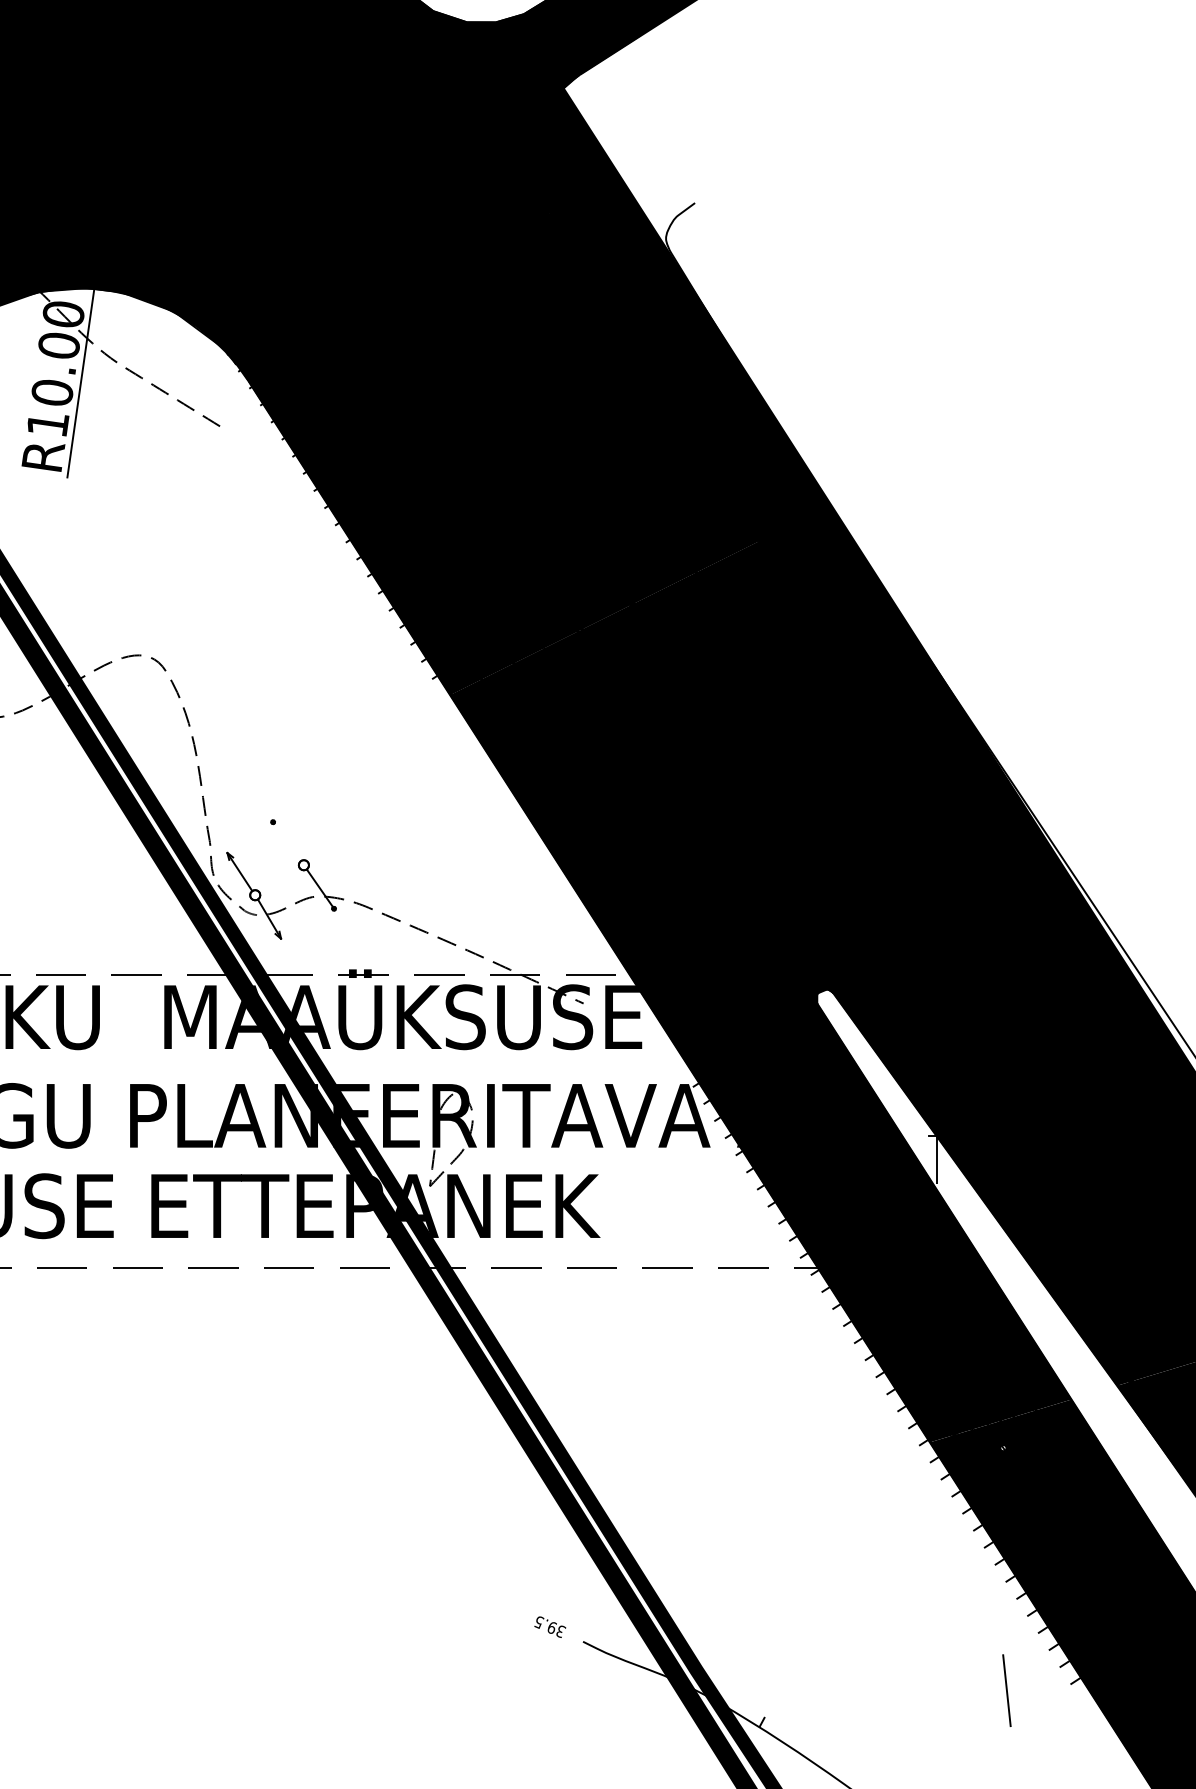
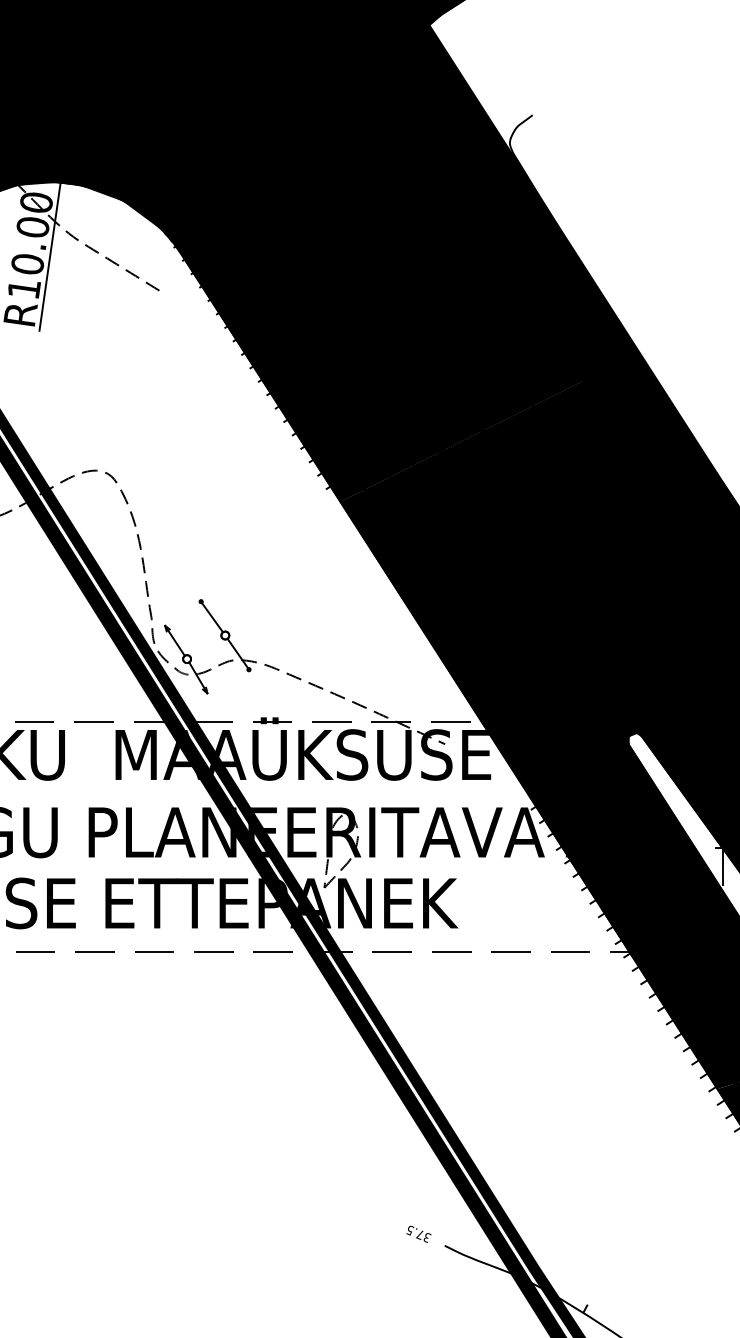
line: (287, 842) -> (212, 617), added
text: (551, 1628) -> (419, 1235), 39.5 -> 37.5

